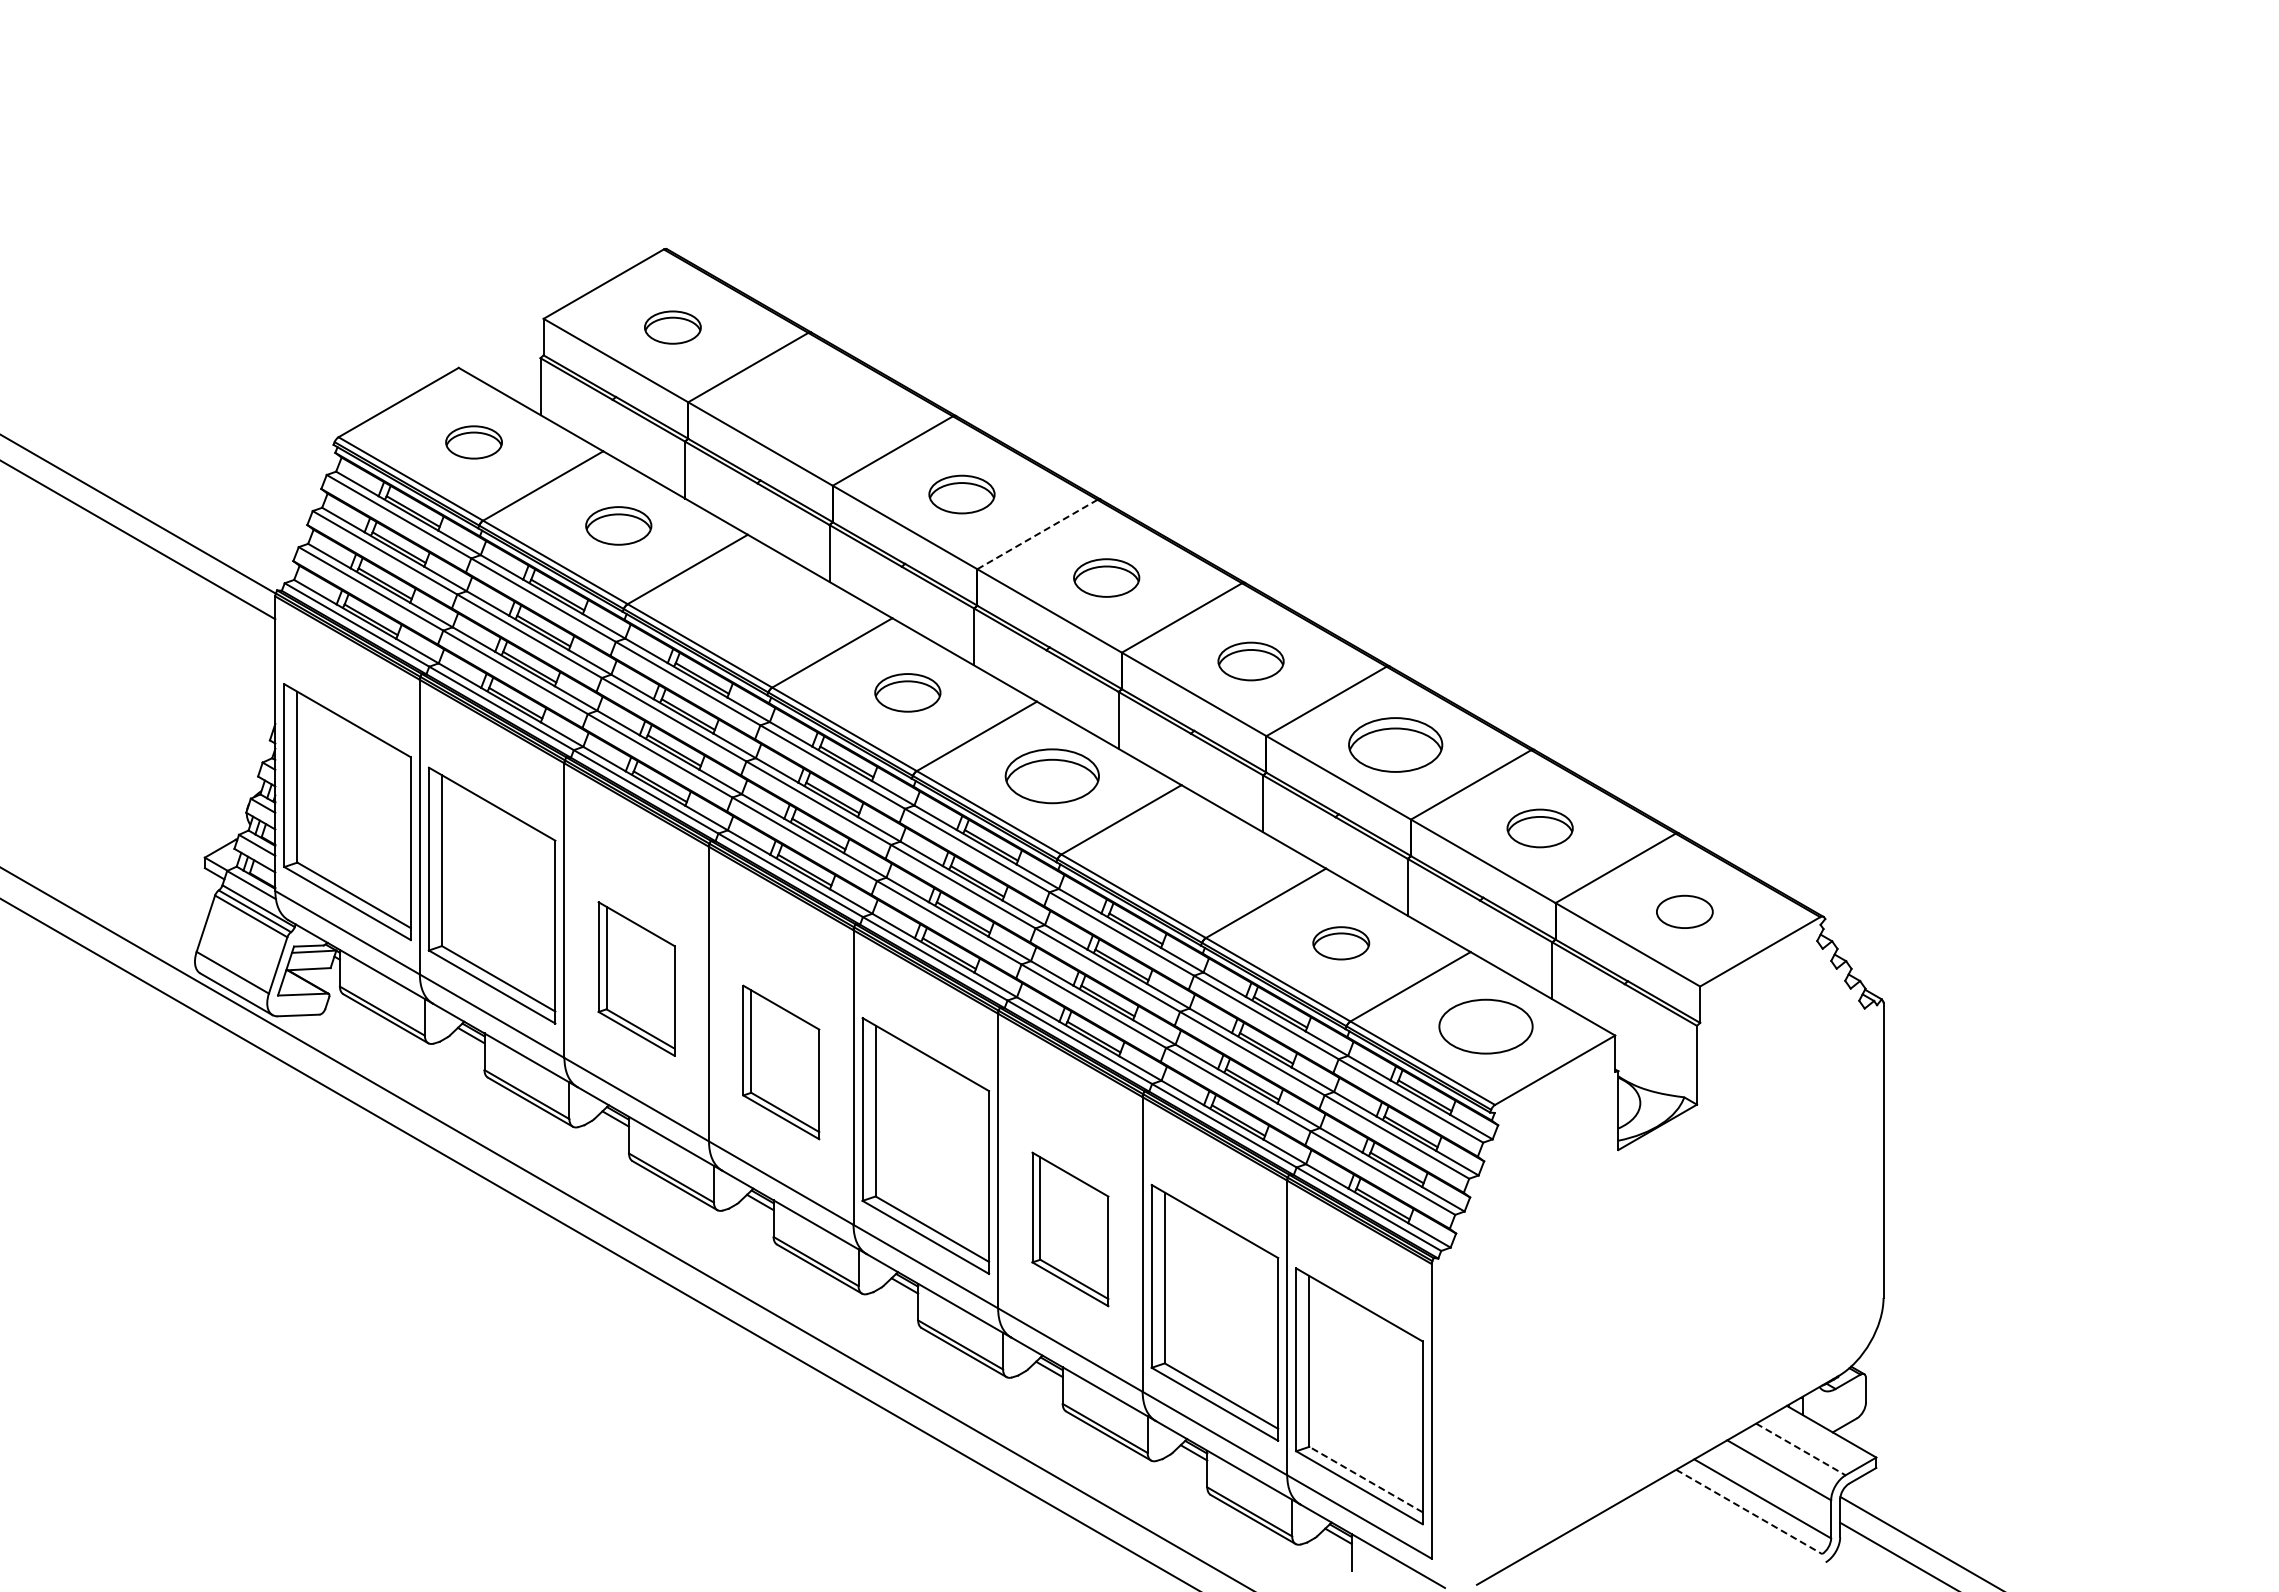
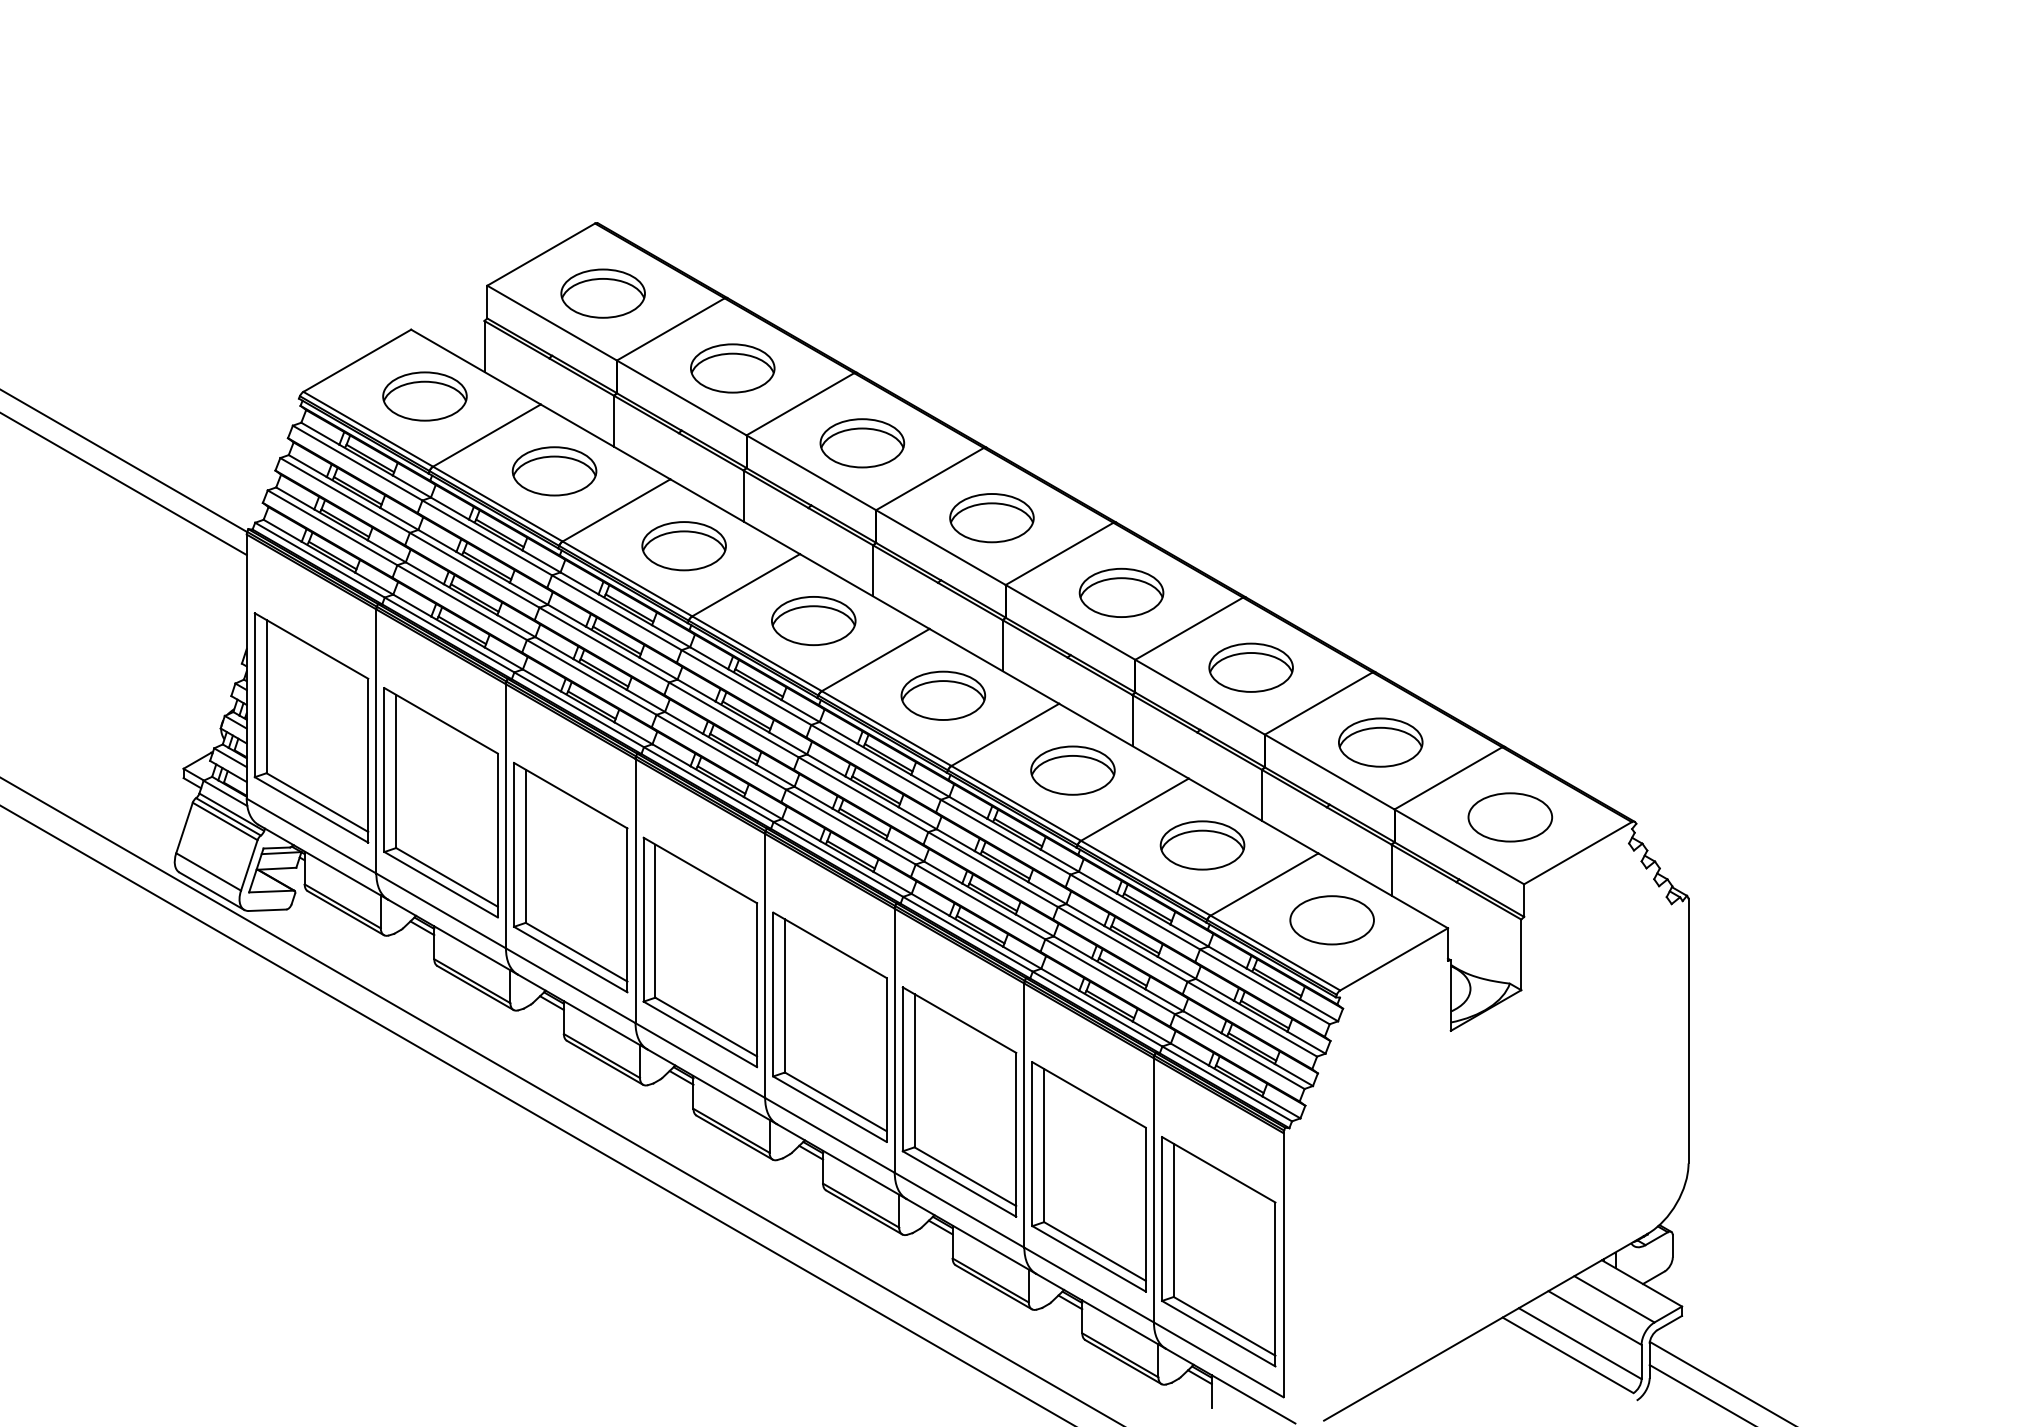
part: (672, 327) -> (602, 293), size x1.67
part: (816, 410) -> (731, 367), added
part: (473, 442) -> (424, 396), size x1.67
part: (961, 494) -> (861, 443), size x1.43
part: (618, 525) -> (554, 470), size x1.43
line: (1037, 534) -> (930, 479), dashed -> solid
part: (1106, 577) -> (991, 517), size x1.43
part: (762, 609) -> (683, 546), added
part: (1250, 661) -> (1121, 592), size x1.43
part: (907, 692) -> (813, 620), size x1.43
part: (1539, 828) -> (1380, 742), size x1.43
part: (1196, 859) -> (1072, 770), added
part: (1684, 911) -> (1510, 817), size x1.67
part: (1340, 943) -> (1201, 845), size x1.67
part: (636, 978) -> (570, 877), size x1.67
part: (781, 1062) -> (700, 952), size x1.67
part: (1070, 1229) -> (959, 1102), size x1.67
line: (1800, 1449) -> (1614, 1299), dashed -> solid
line: (1365, 1479) -> (1224, 1326), dashed -> solid
line: (1749, 1512) -> (1568, 1355), dashed -> solid

